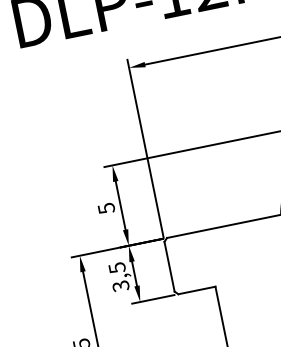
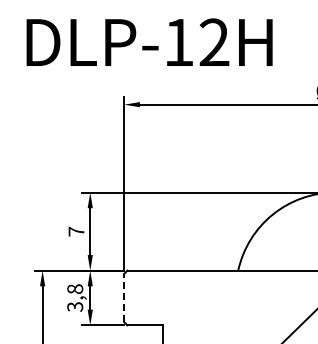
text: (106, 208) -> (76, 231), 5 -> 7
line: (169, 266) -> (124, 297), solid -> dashed
text: (117, 268) -> (75, 289), 3,5 -> 3,8

